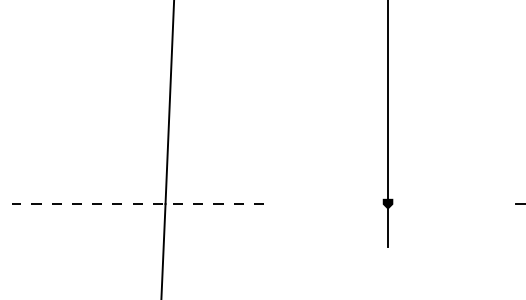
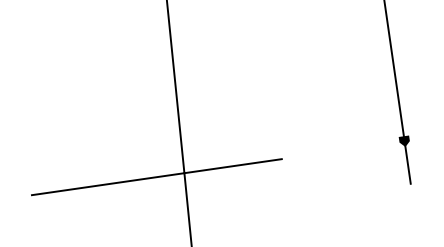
line: (137, 204) -> (156, 177), dashed -> solid

